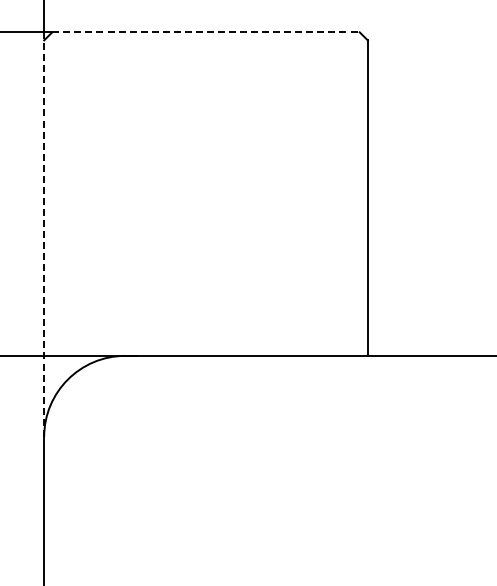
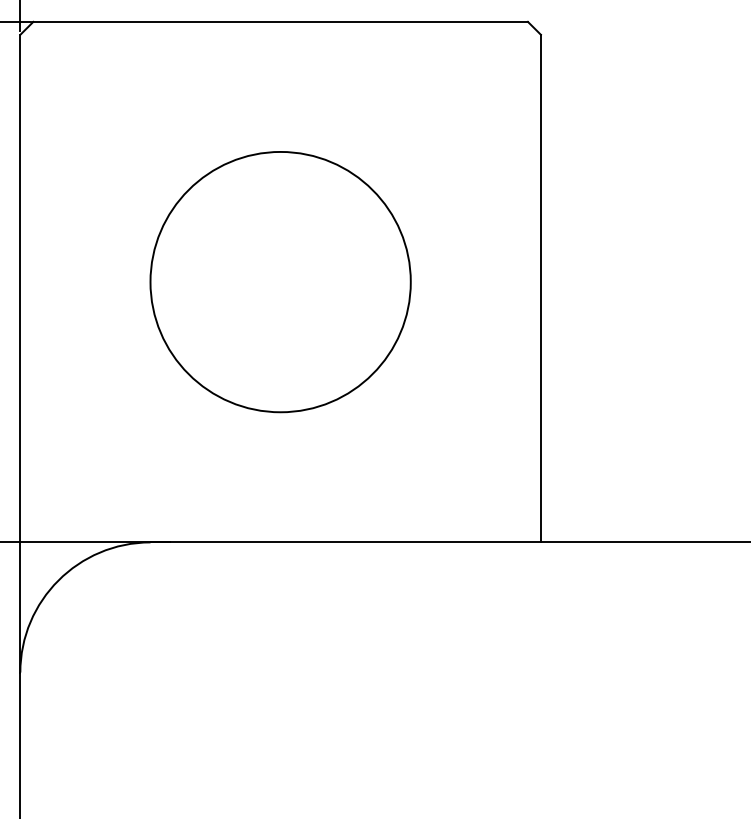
line: (206, 32) -> (281, 22), dashed -> solid
circle: (205, 193) -> (279, 281), added
line: (44, 238) -> (20, 353), dashed -> solid

